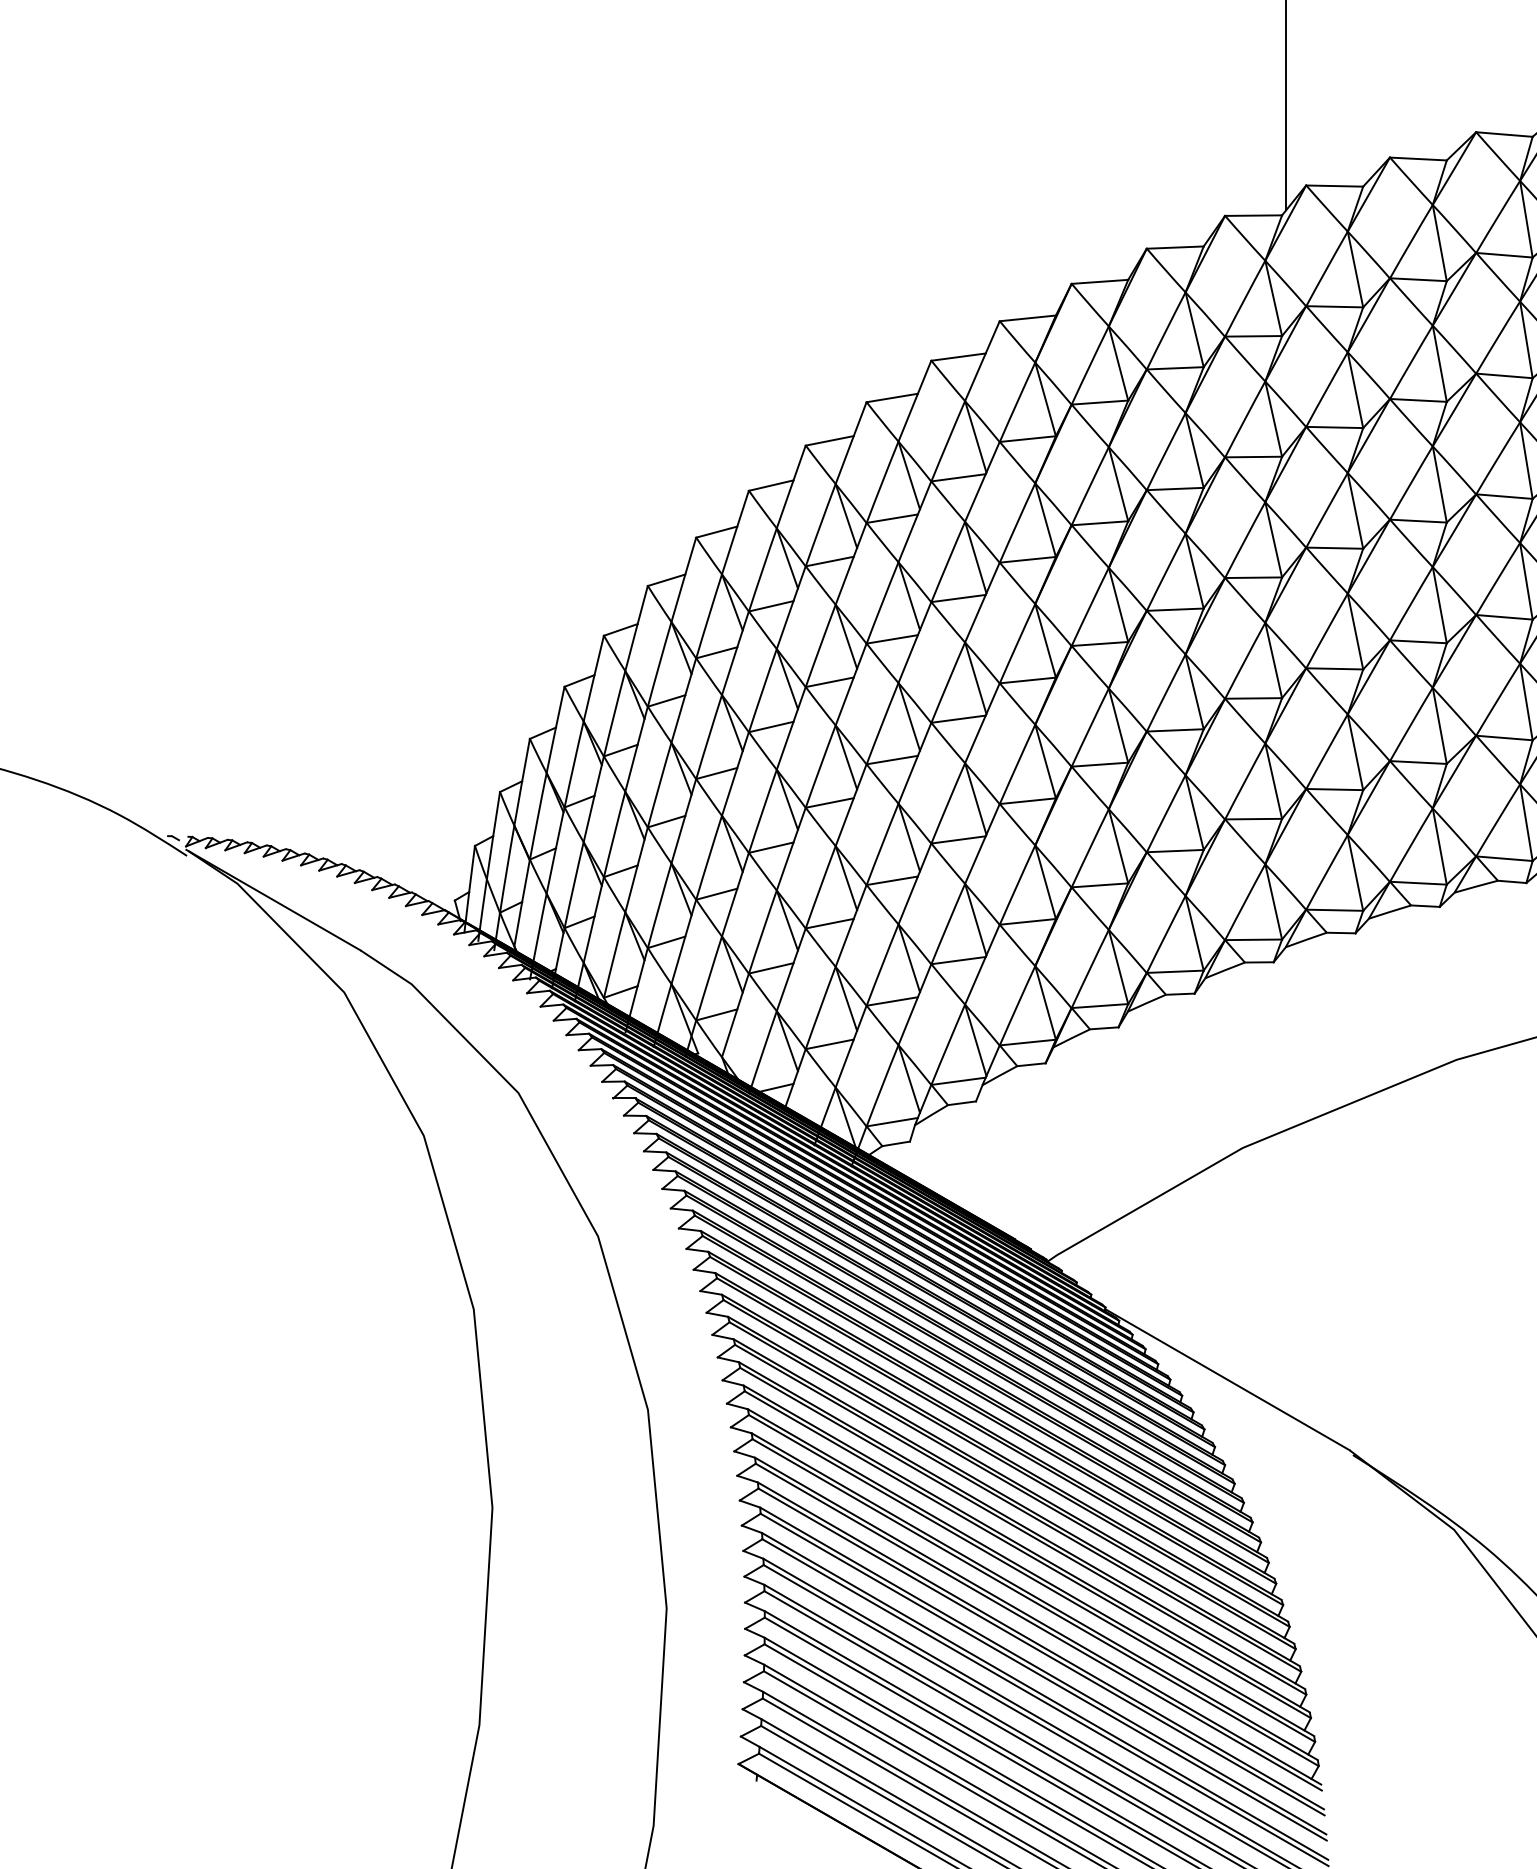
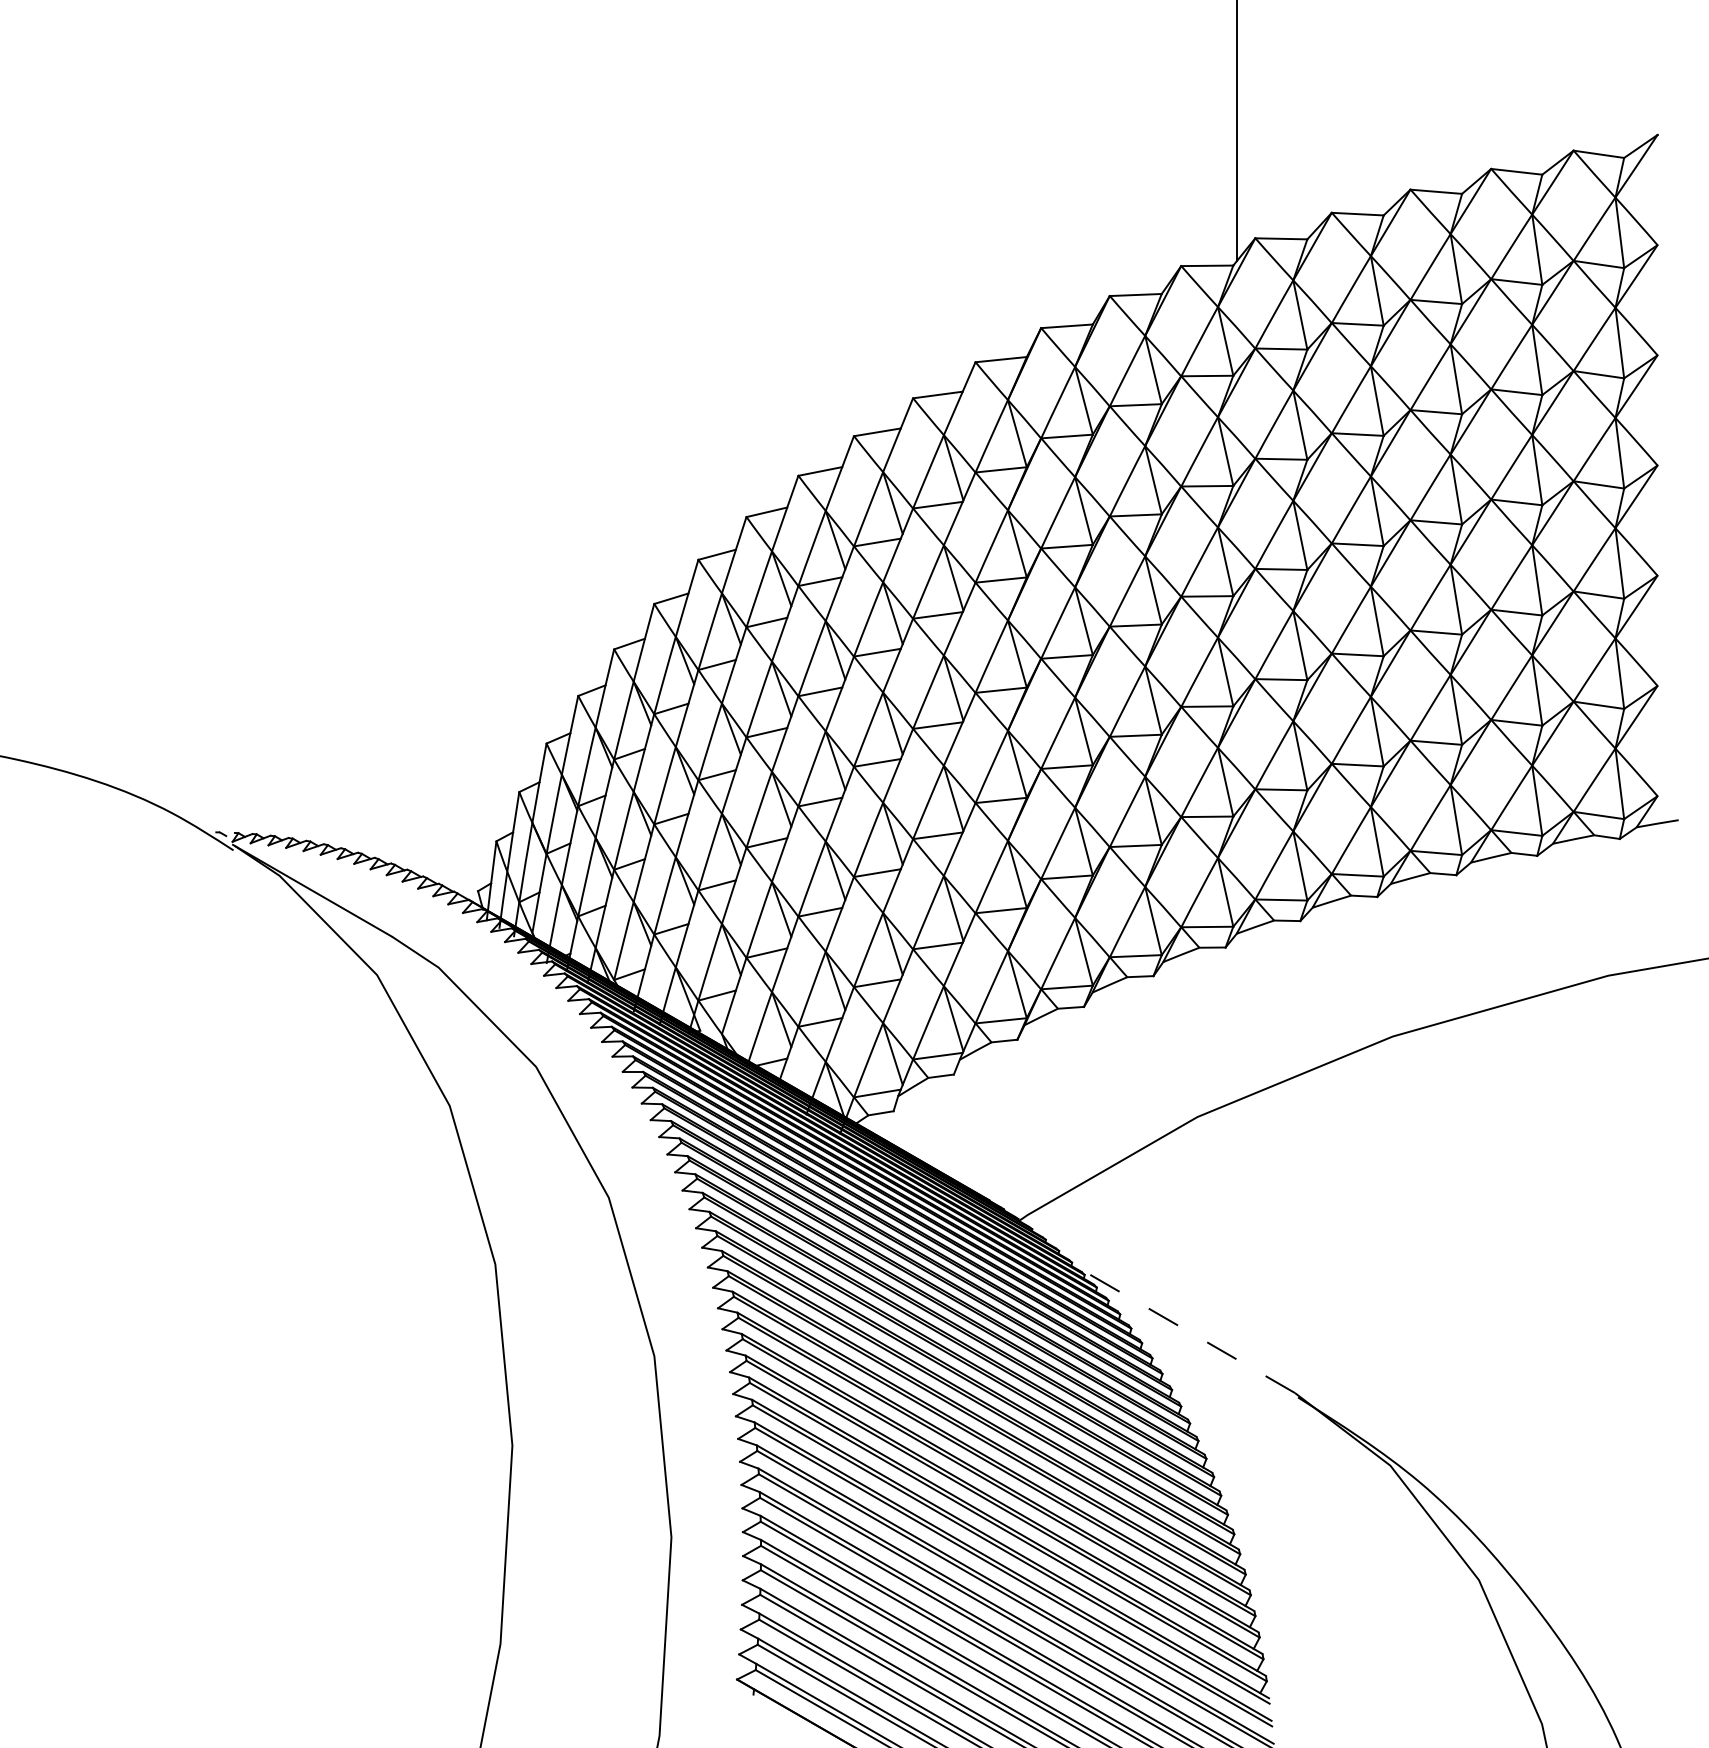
line: (1227, 1379) -> (1183, 1328), solid -> dashed

